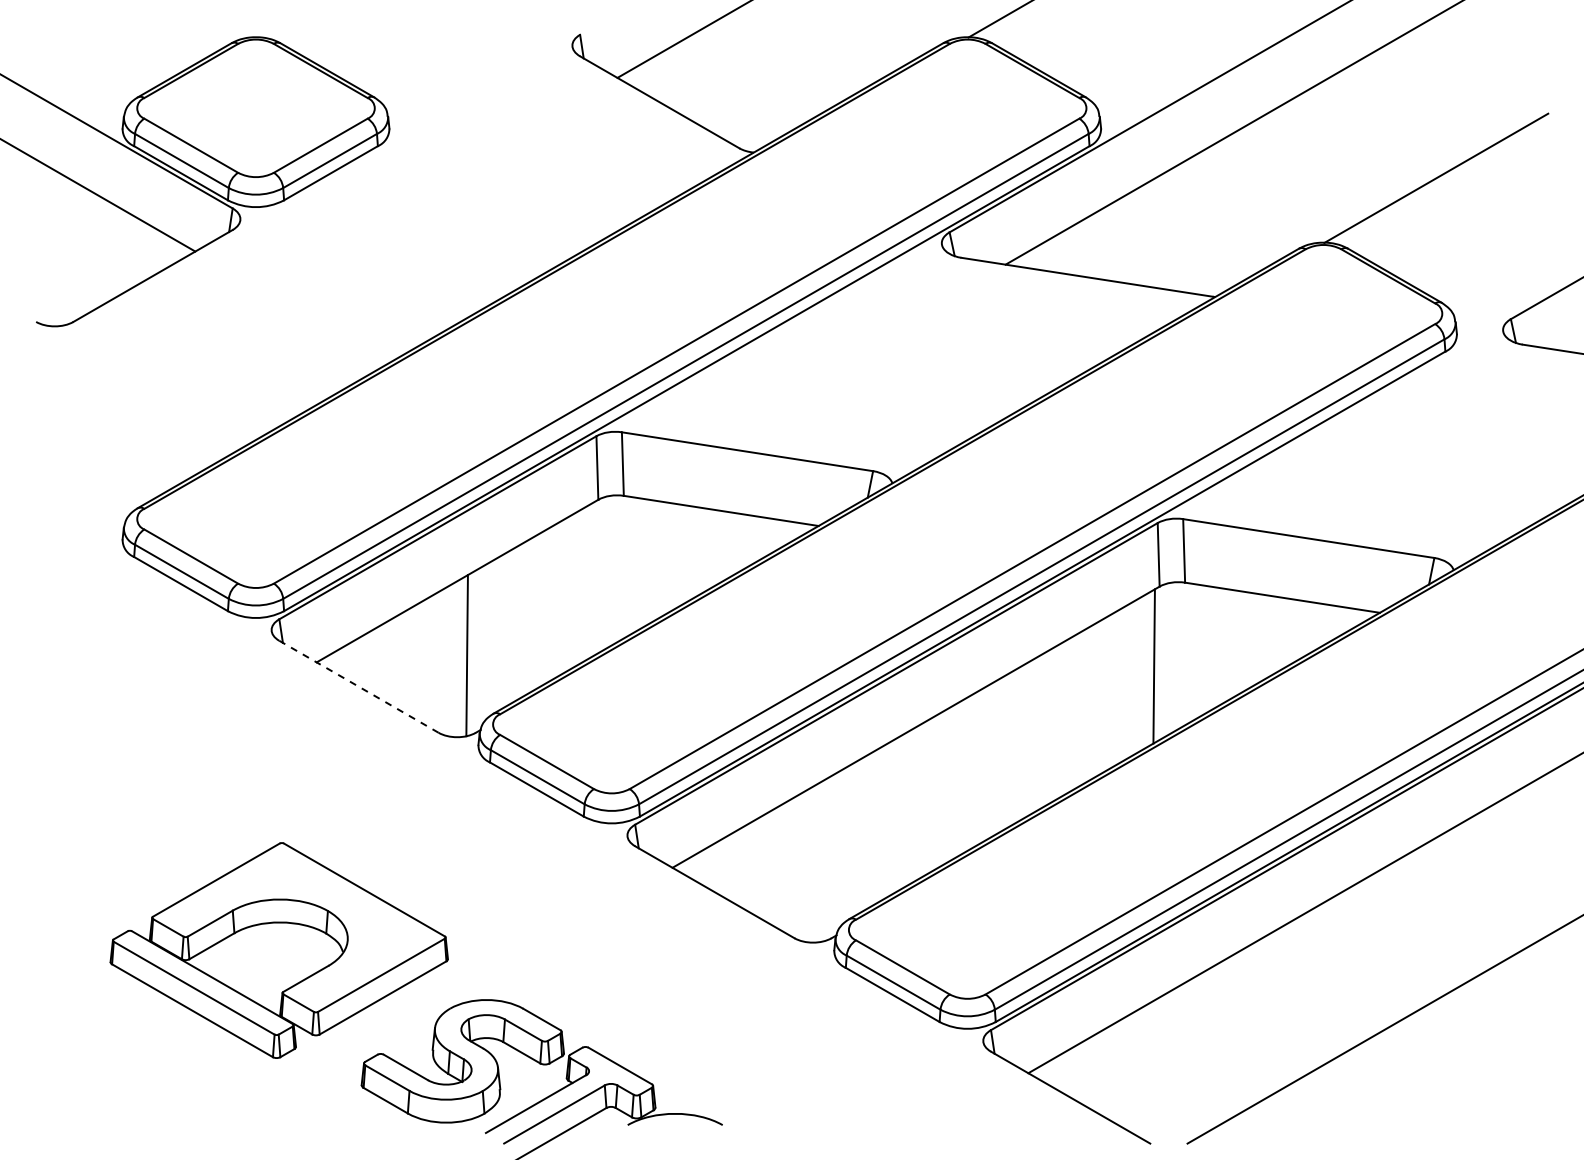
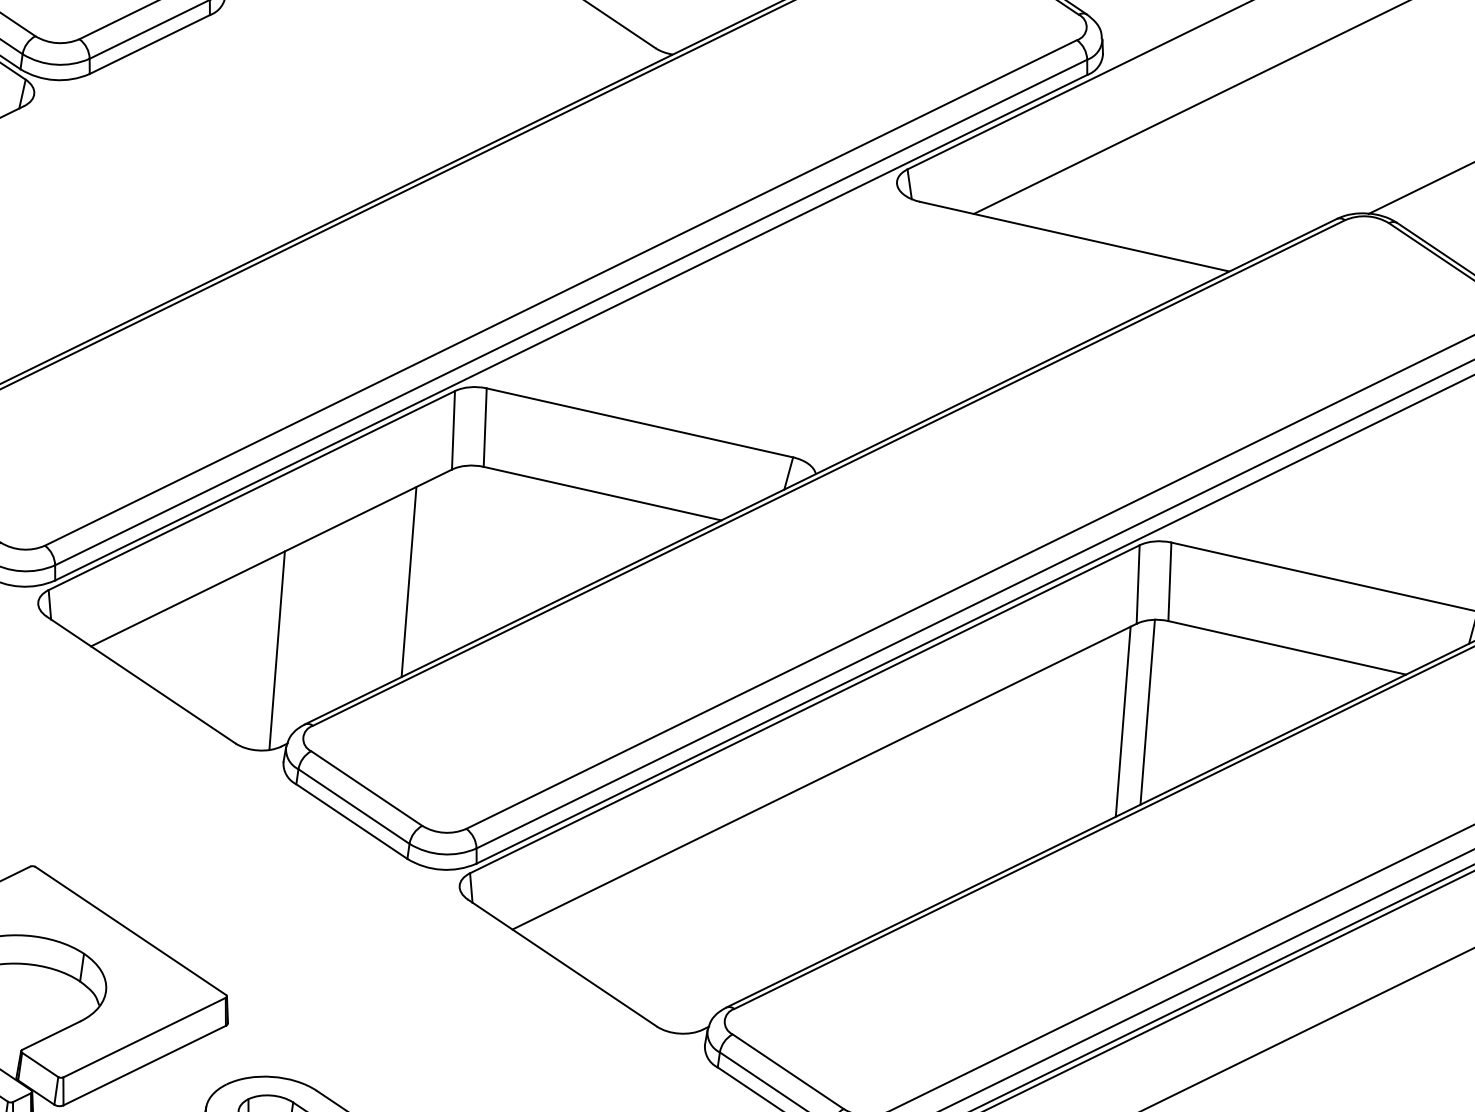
line: (569, 592) -> (408, 581), added
line: (1173, 657) -> (1147, 712), added
line: (358, 686) -> (140, 679), dashed -> solid

